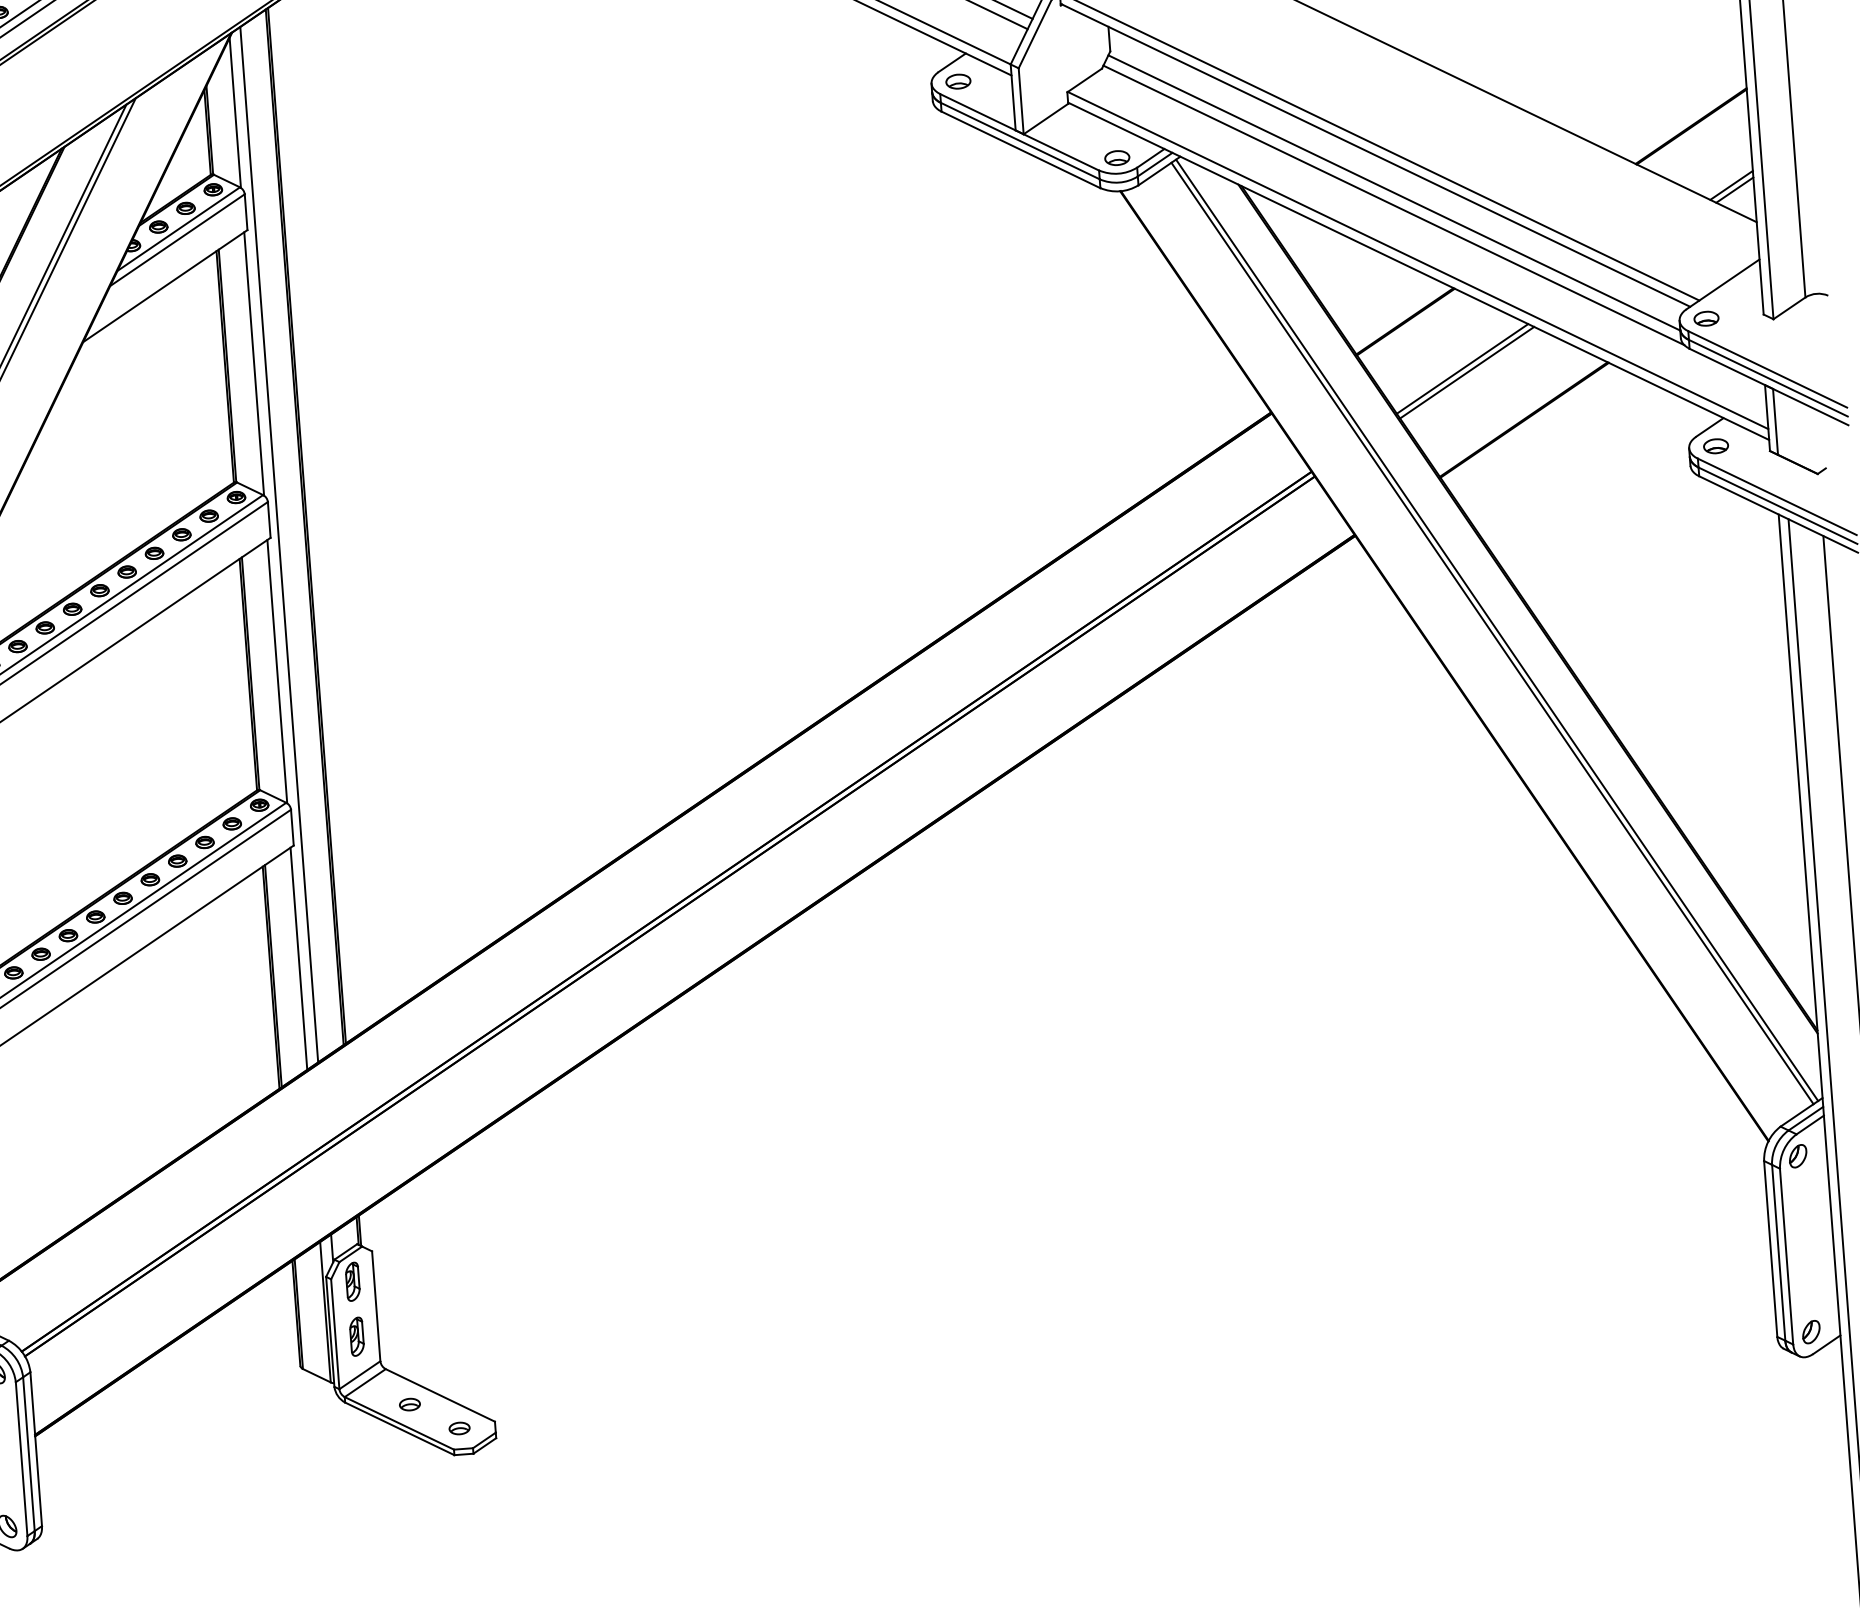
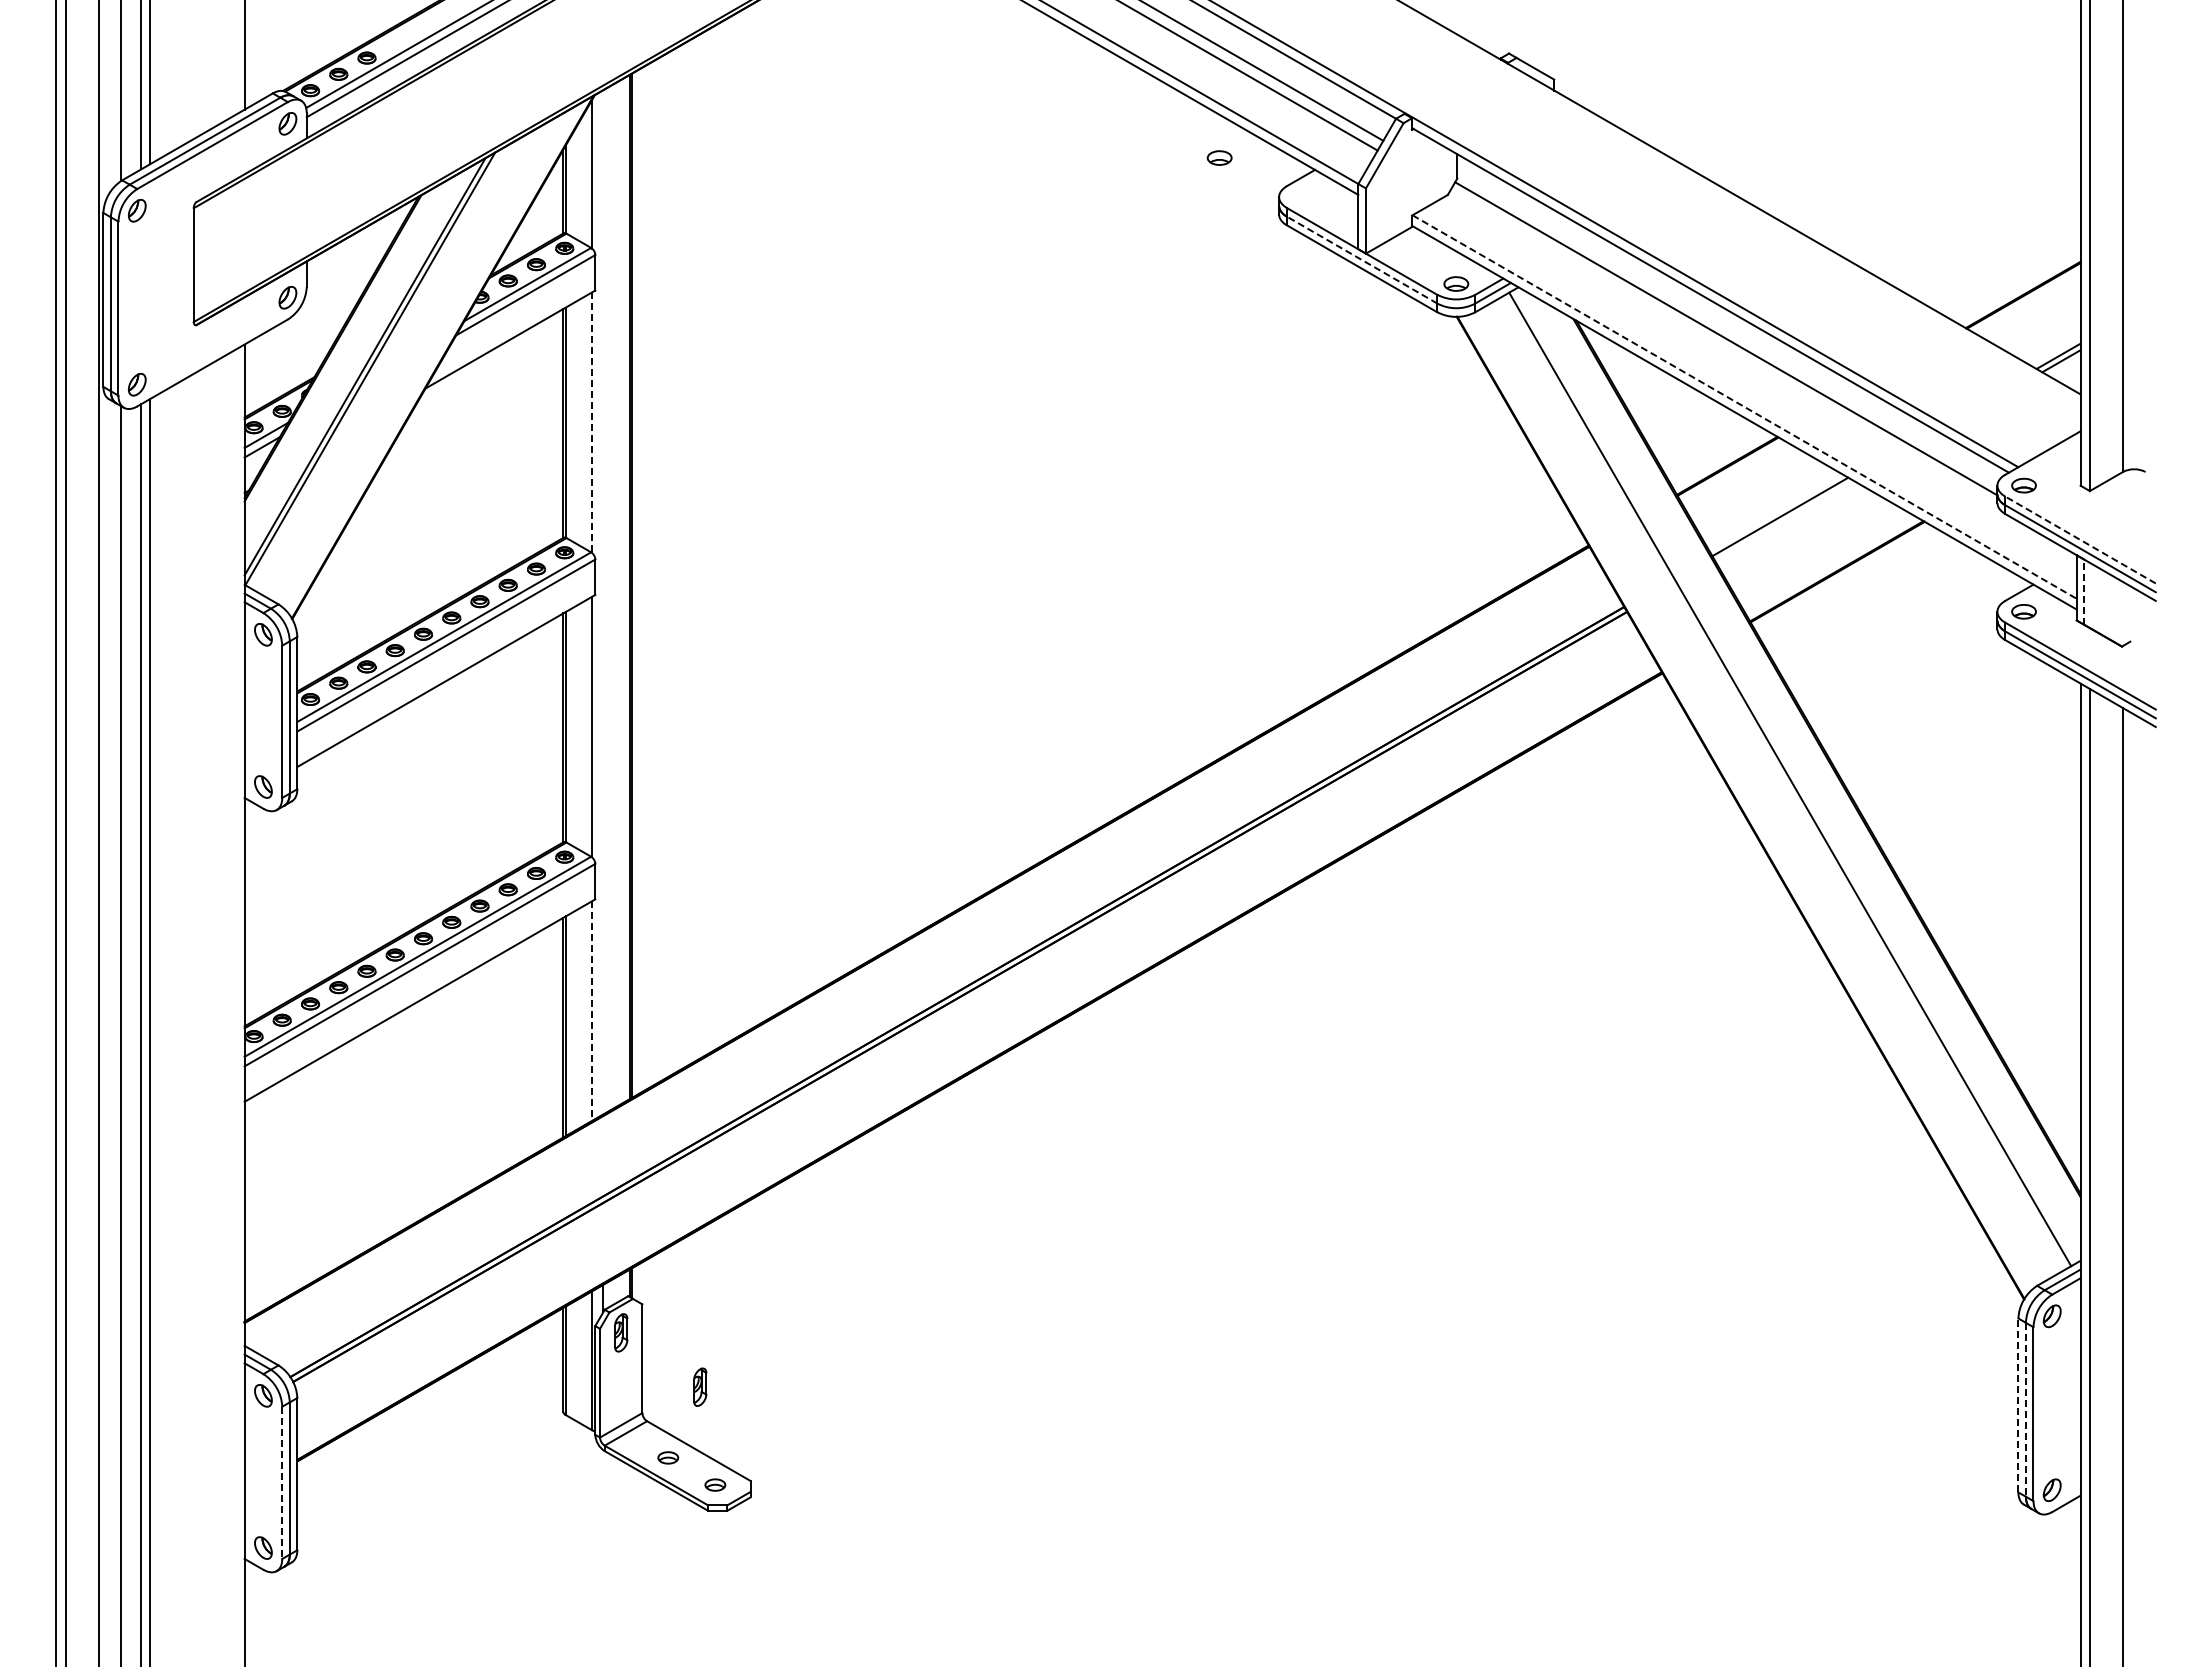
part: (958, 81) -> (1219, 157), moved
line: (1020, 141) -> (1362, 260), solid -> dashed
line: (1393, 204) -> (1724, 350), removed
line: (1419, 260) -> (1745, 407), solid -> dashed
line: (254, 364) -> (592, 423), solid -> dashed
line: (1767, 369) -> (2080, 540), solid -> dashed
line: (1467, 372) -> (1784, 520), removed
line: (1775, 422) -> (2084, 592), solid -> dashed
line: (279, 544) -> (603, 602), removed
line: (1497, 630) -> (1795, 776), removed
line: (299, 959) -> (592, 1011), solid -> dashed
line: (1770, 1247) -> (2018, 1404), solid -> dashed
line: (1778, 1252) -> (2025, 1409), solid -> dashed
part: (357, 1335) -> (700, 1386), moved
line: (21, 1459) -> (282, 1483), solid -> dashed

